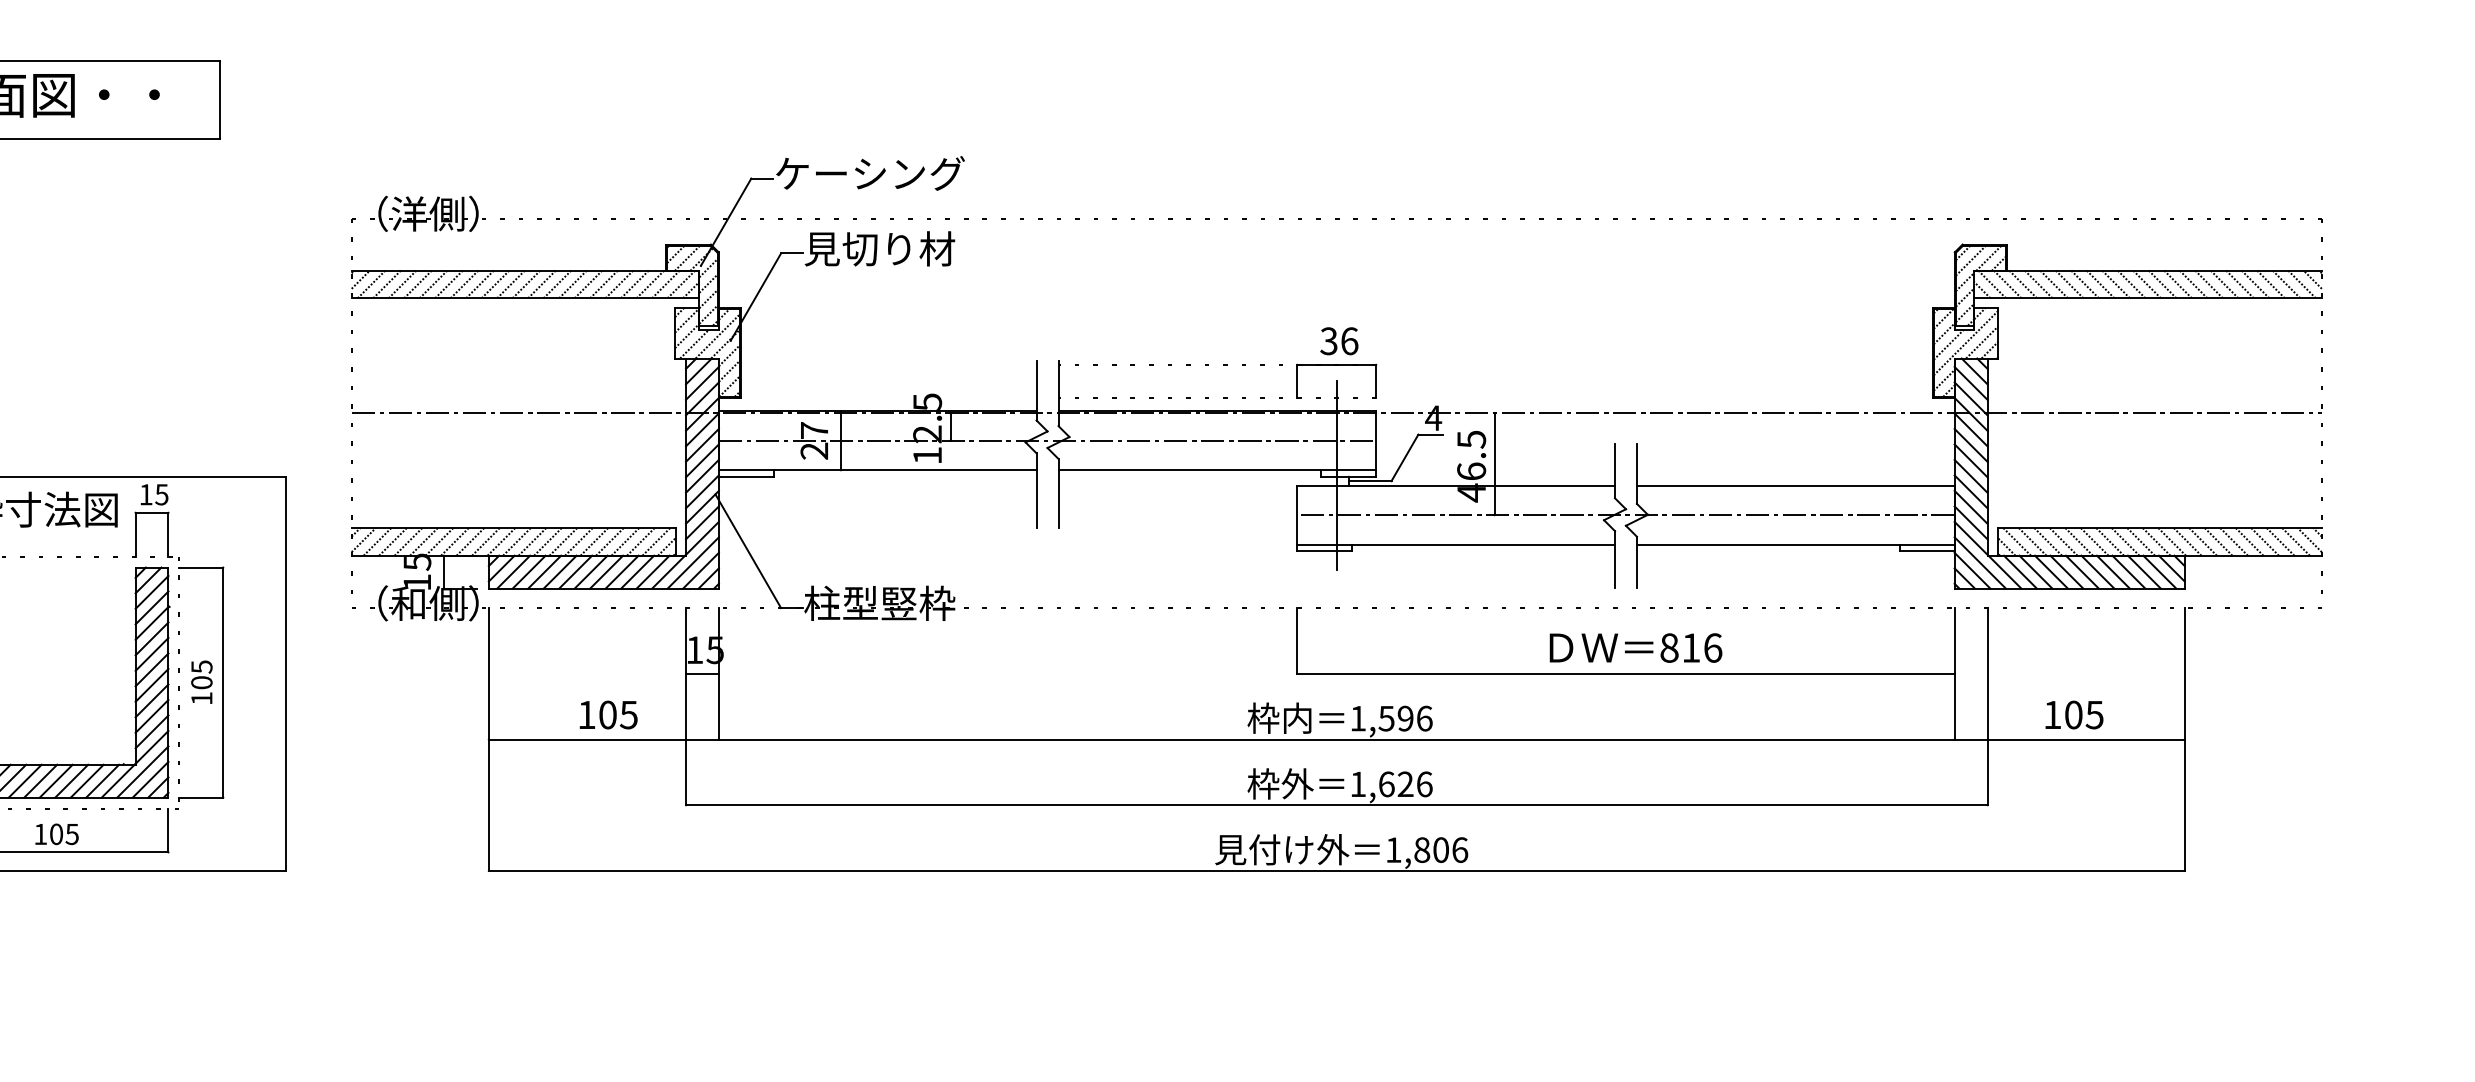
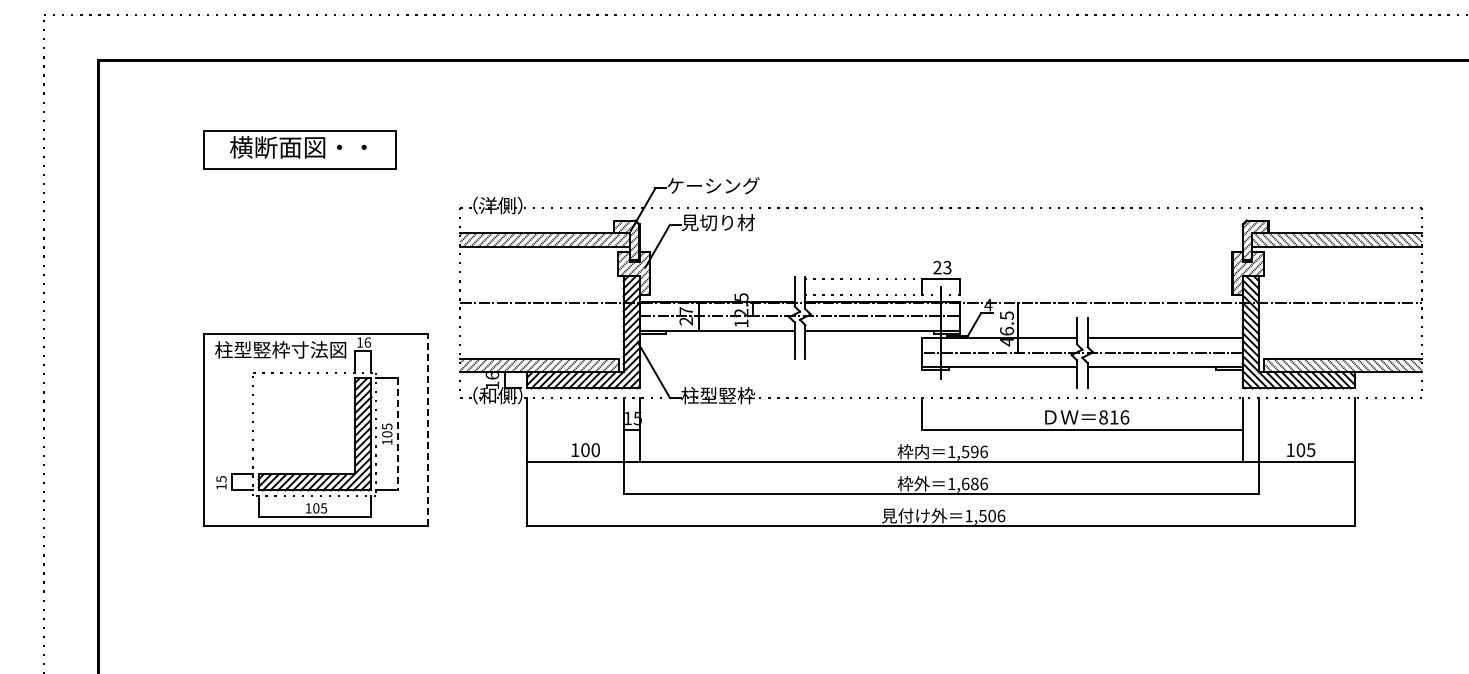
text: (1339, 340) -> (942, 267), 36 -> 23
text: (161, 494) -> (367, 342), 15 -> 16
text: (417, 564) -> (492, 376), 15 -> 16
line: (286, 672) -> (428, 429), solid -> dashed
line: (222, 682) -> (397, 434), solid -> dashed
text: (628, 713) -> (595, 449), 105 -> 100
text: (1405, 783) -> (974, 483), 1,626 -> 1,686
text: (1421, 848) -> (982, 515), 1,806 -> 1,506

